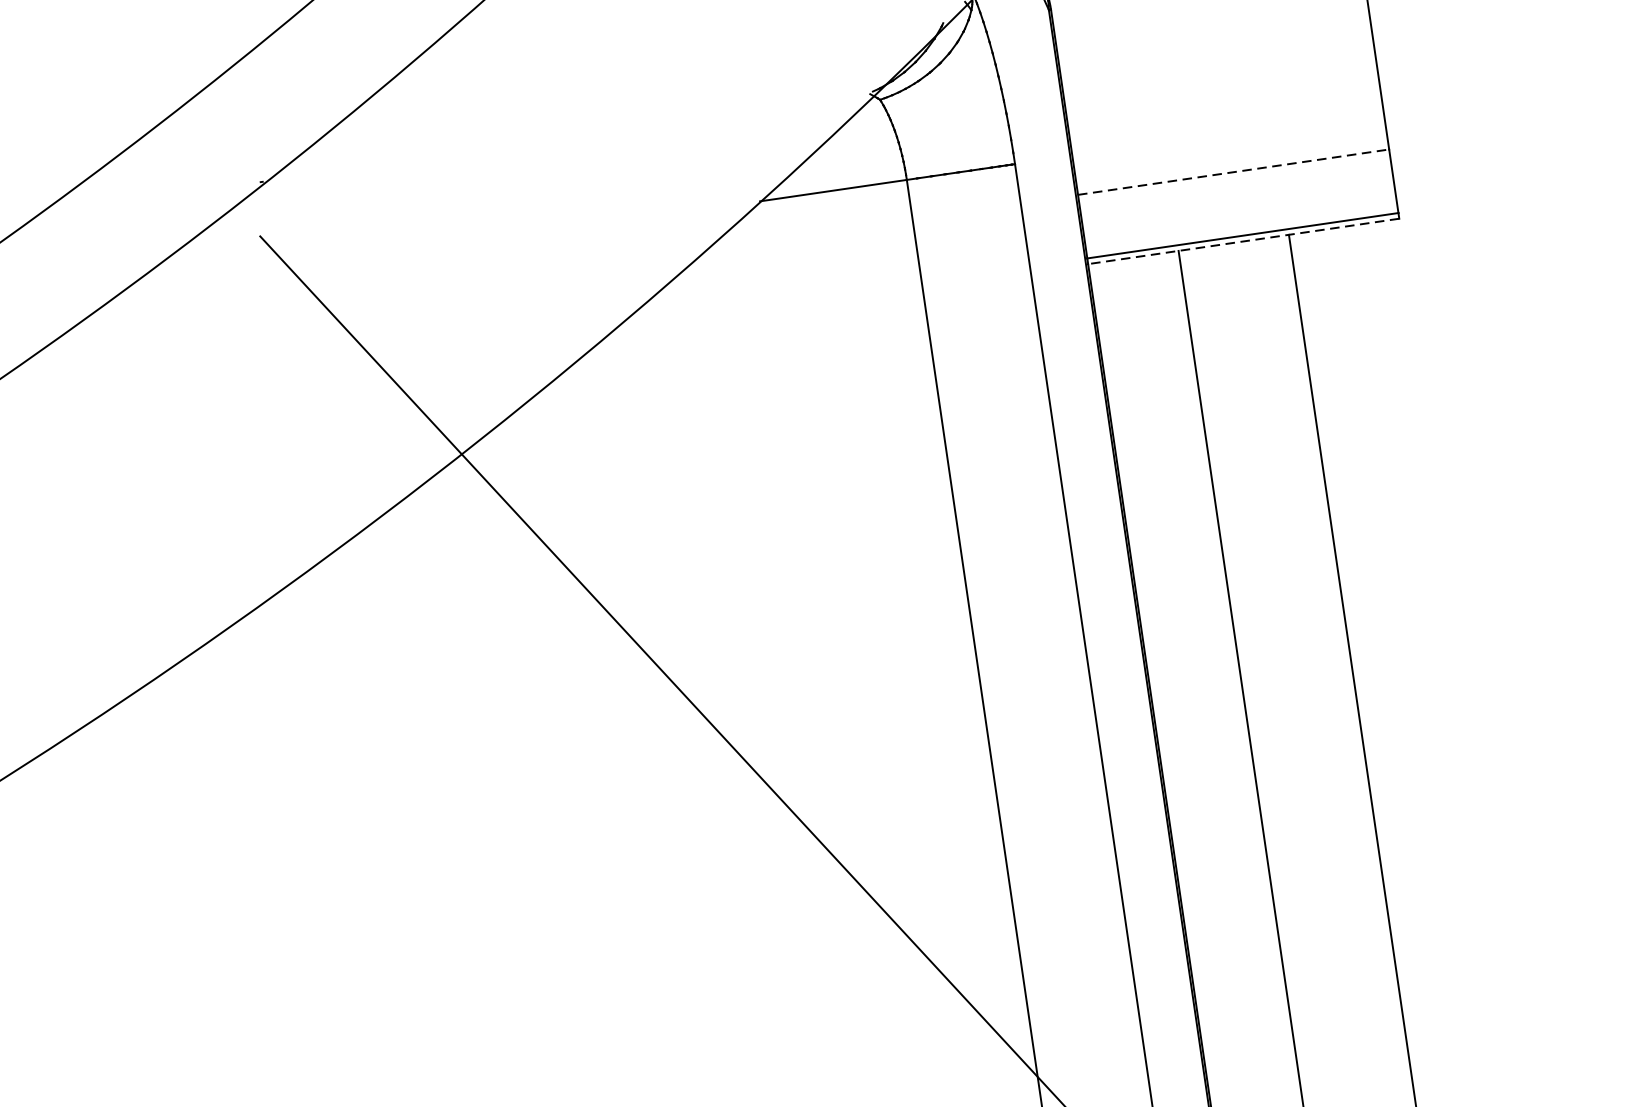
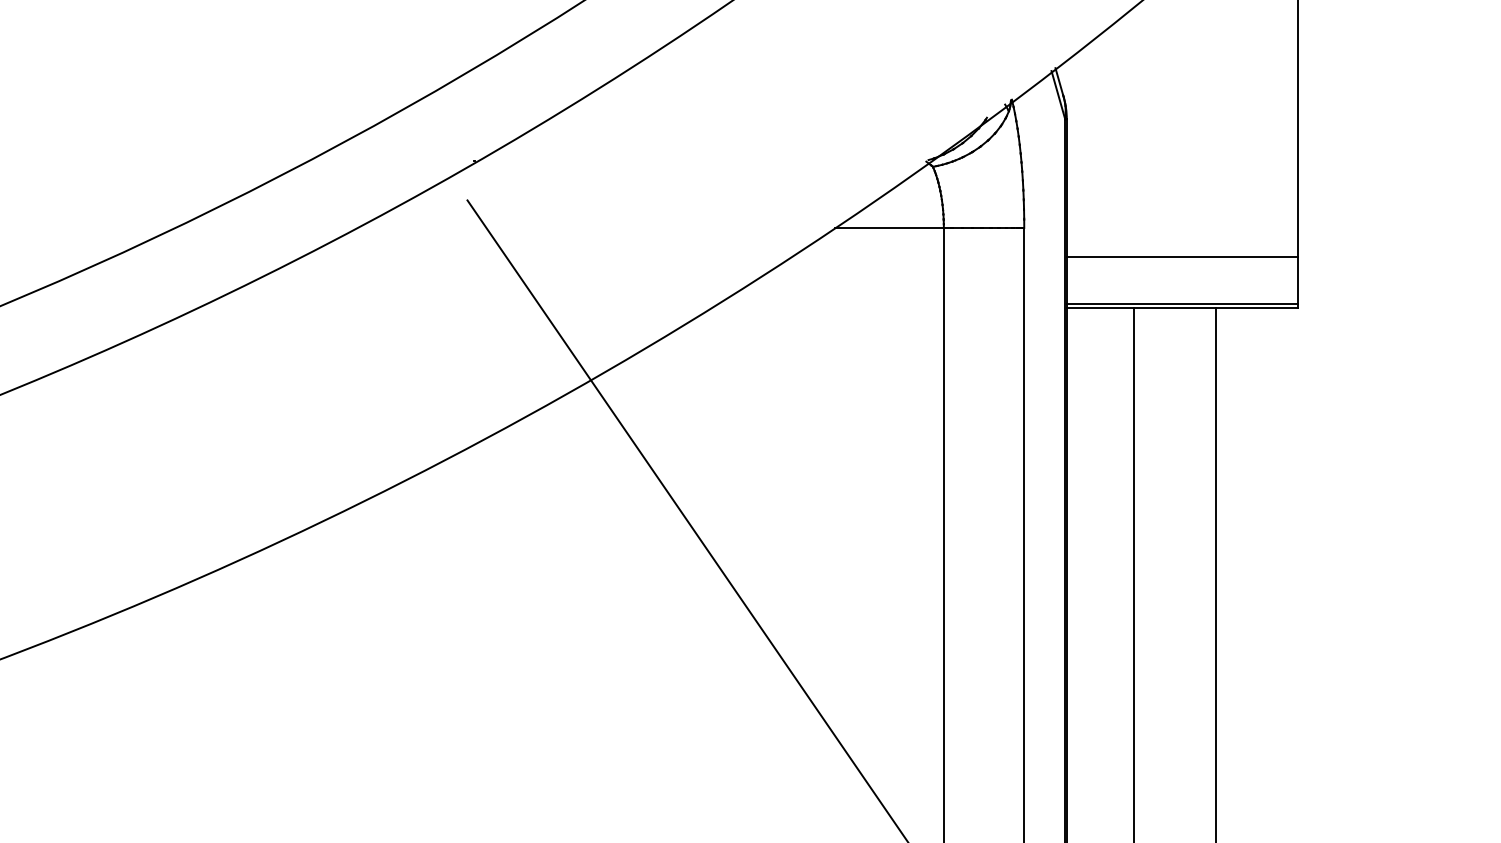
line: (1233, 171) -> (1182, 256), dashed -> solid
line: (1243, 241) -> (1182, 308), dashed -> solid

